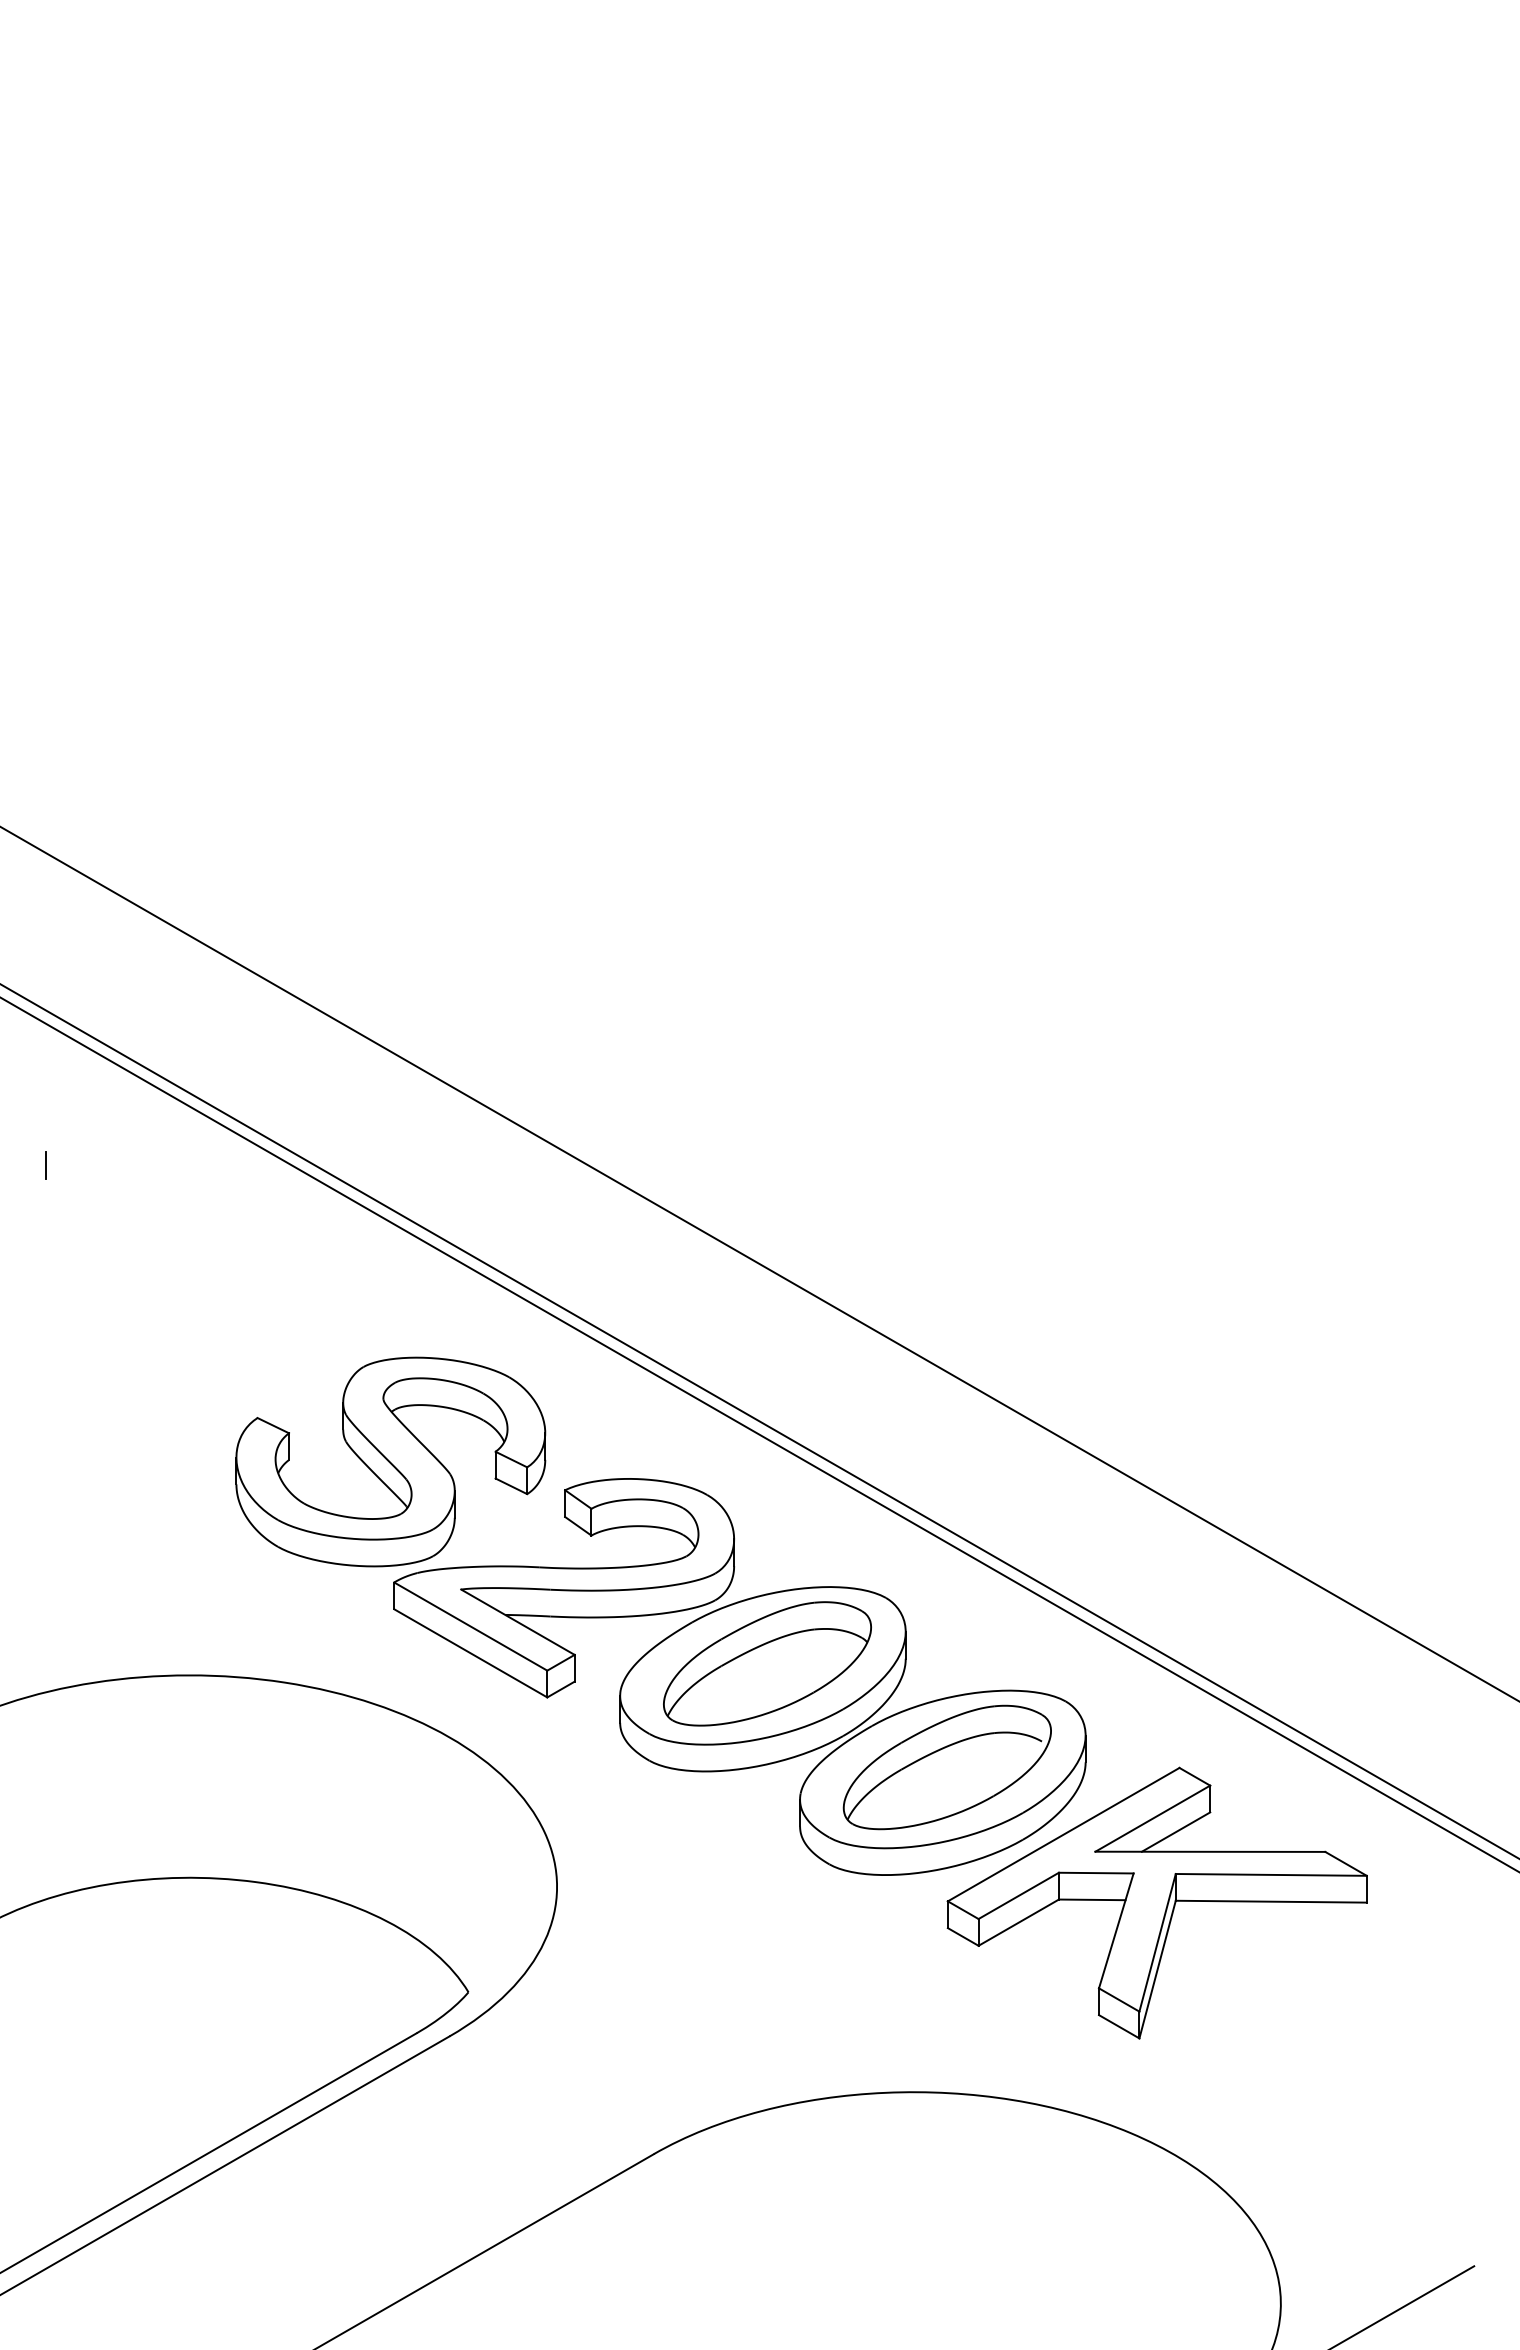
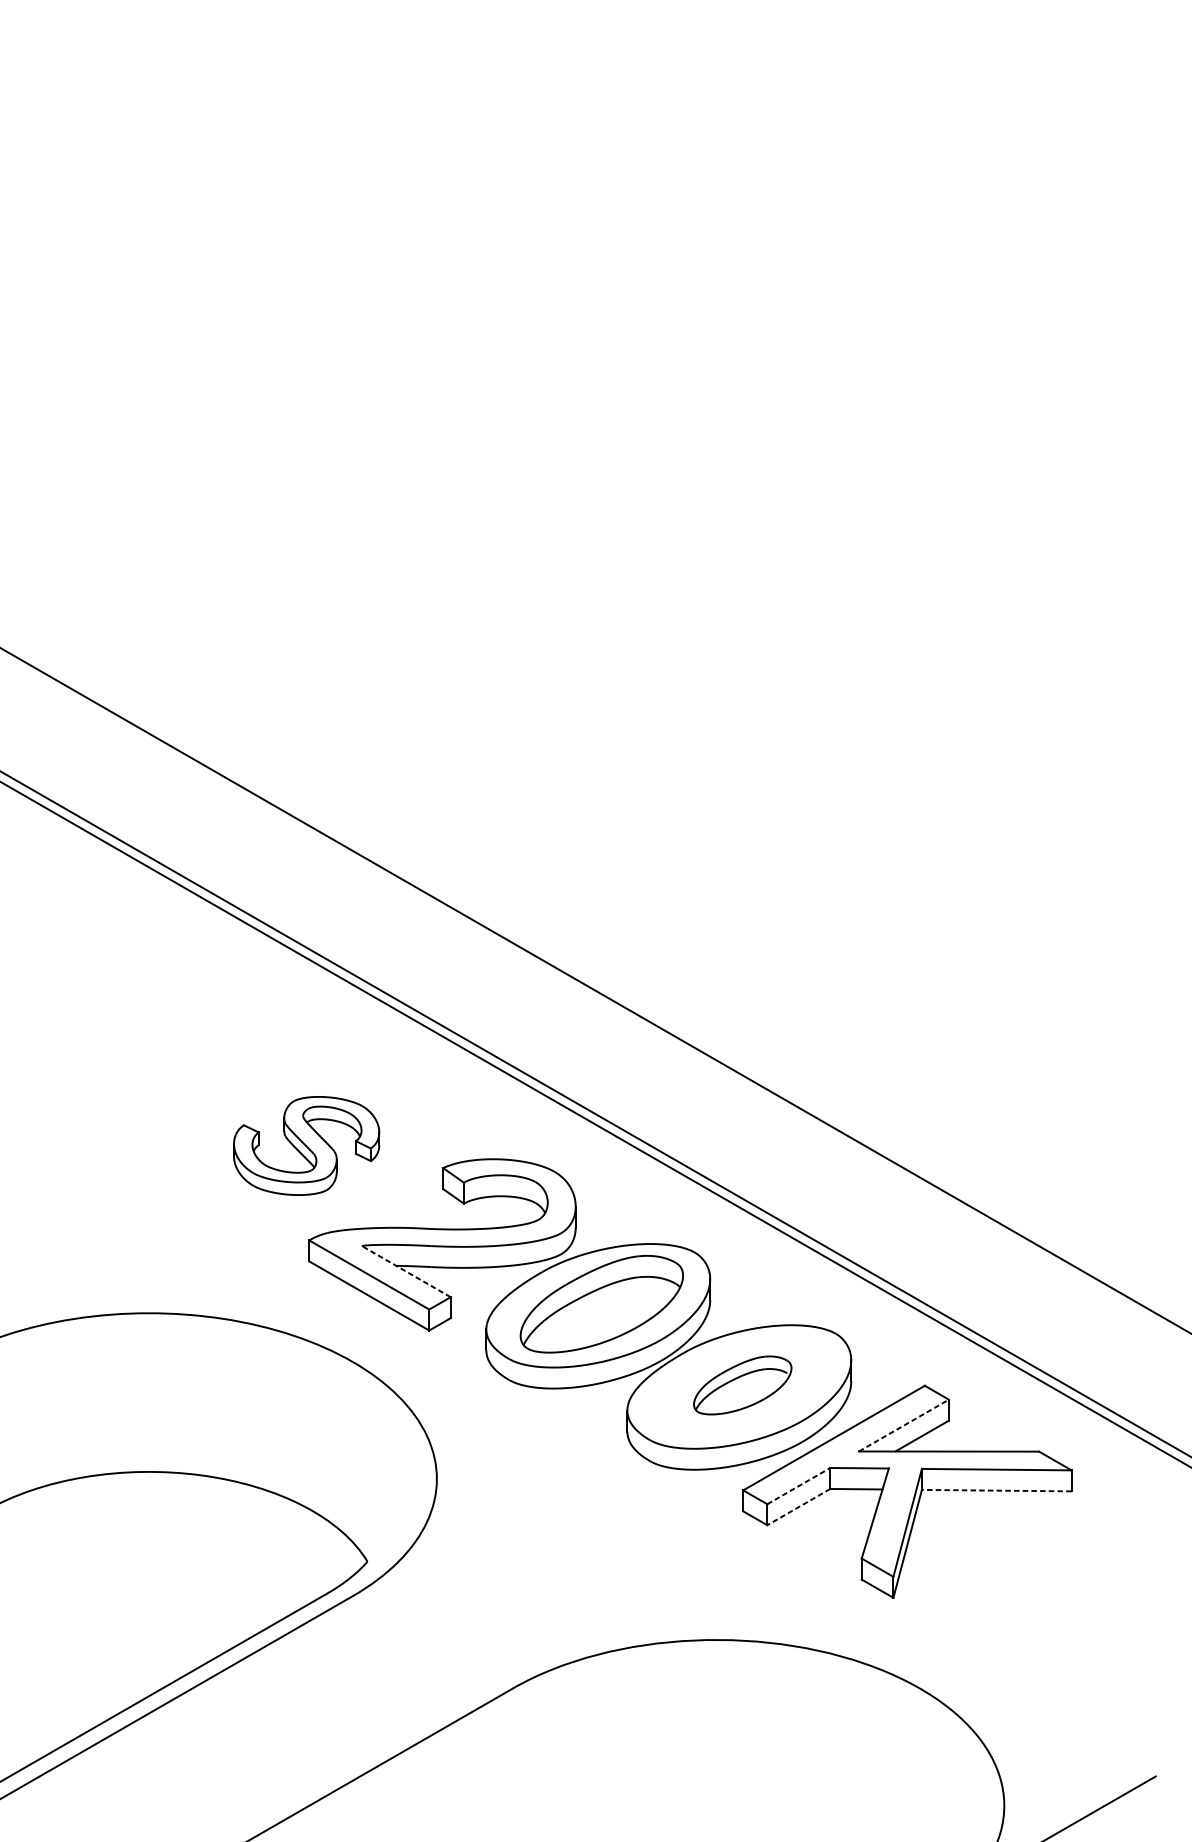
line: (45, 1164) -> (35, 912), removed
part: (390, 1461) -> (306, 1145), size x0.6
line: (517, 1621) -> (405, 1271), solid -> dashed
part: (946, 1767) -> (742, 1385), size x0.6
line: (1153, 1818) -> (904, 1425), solid -> dashed
line: (1019, 1895) -> (799, 1485), solid -> dashed
line: (1271, 1901) -> (996, 1490), solid -> dashed
line: (1018, 1922) -> (798, 1506), solid -> dashed

